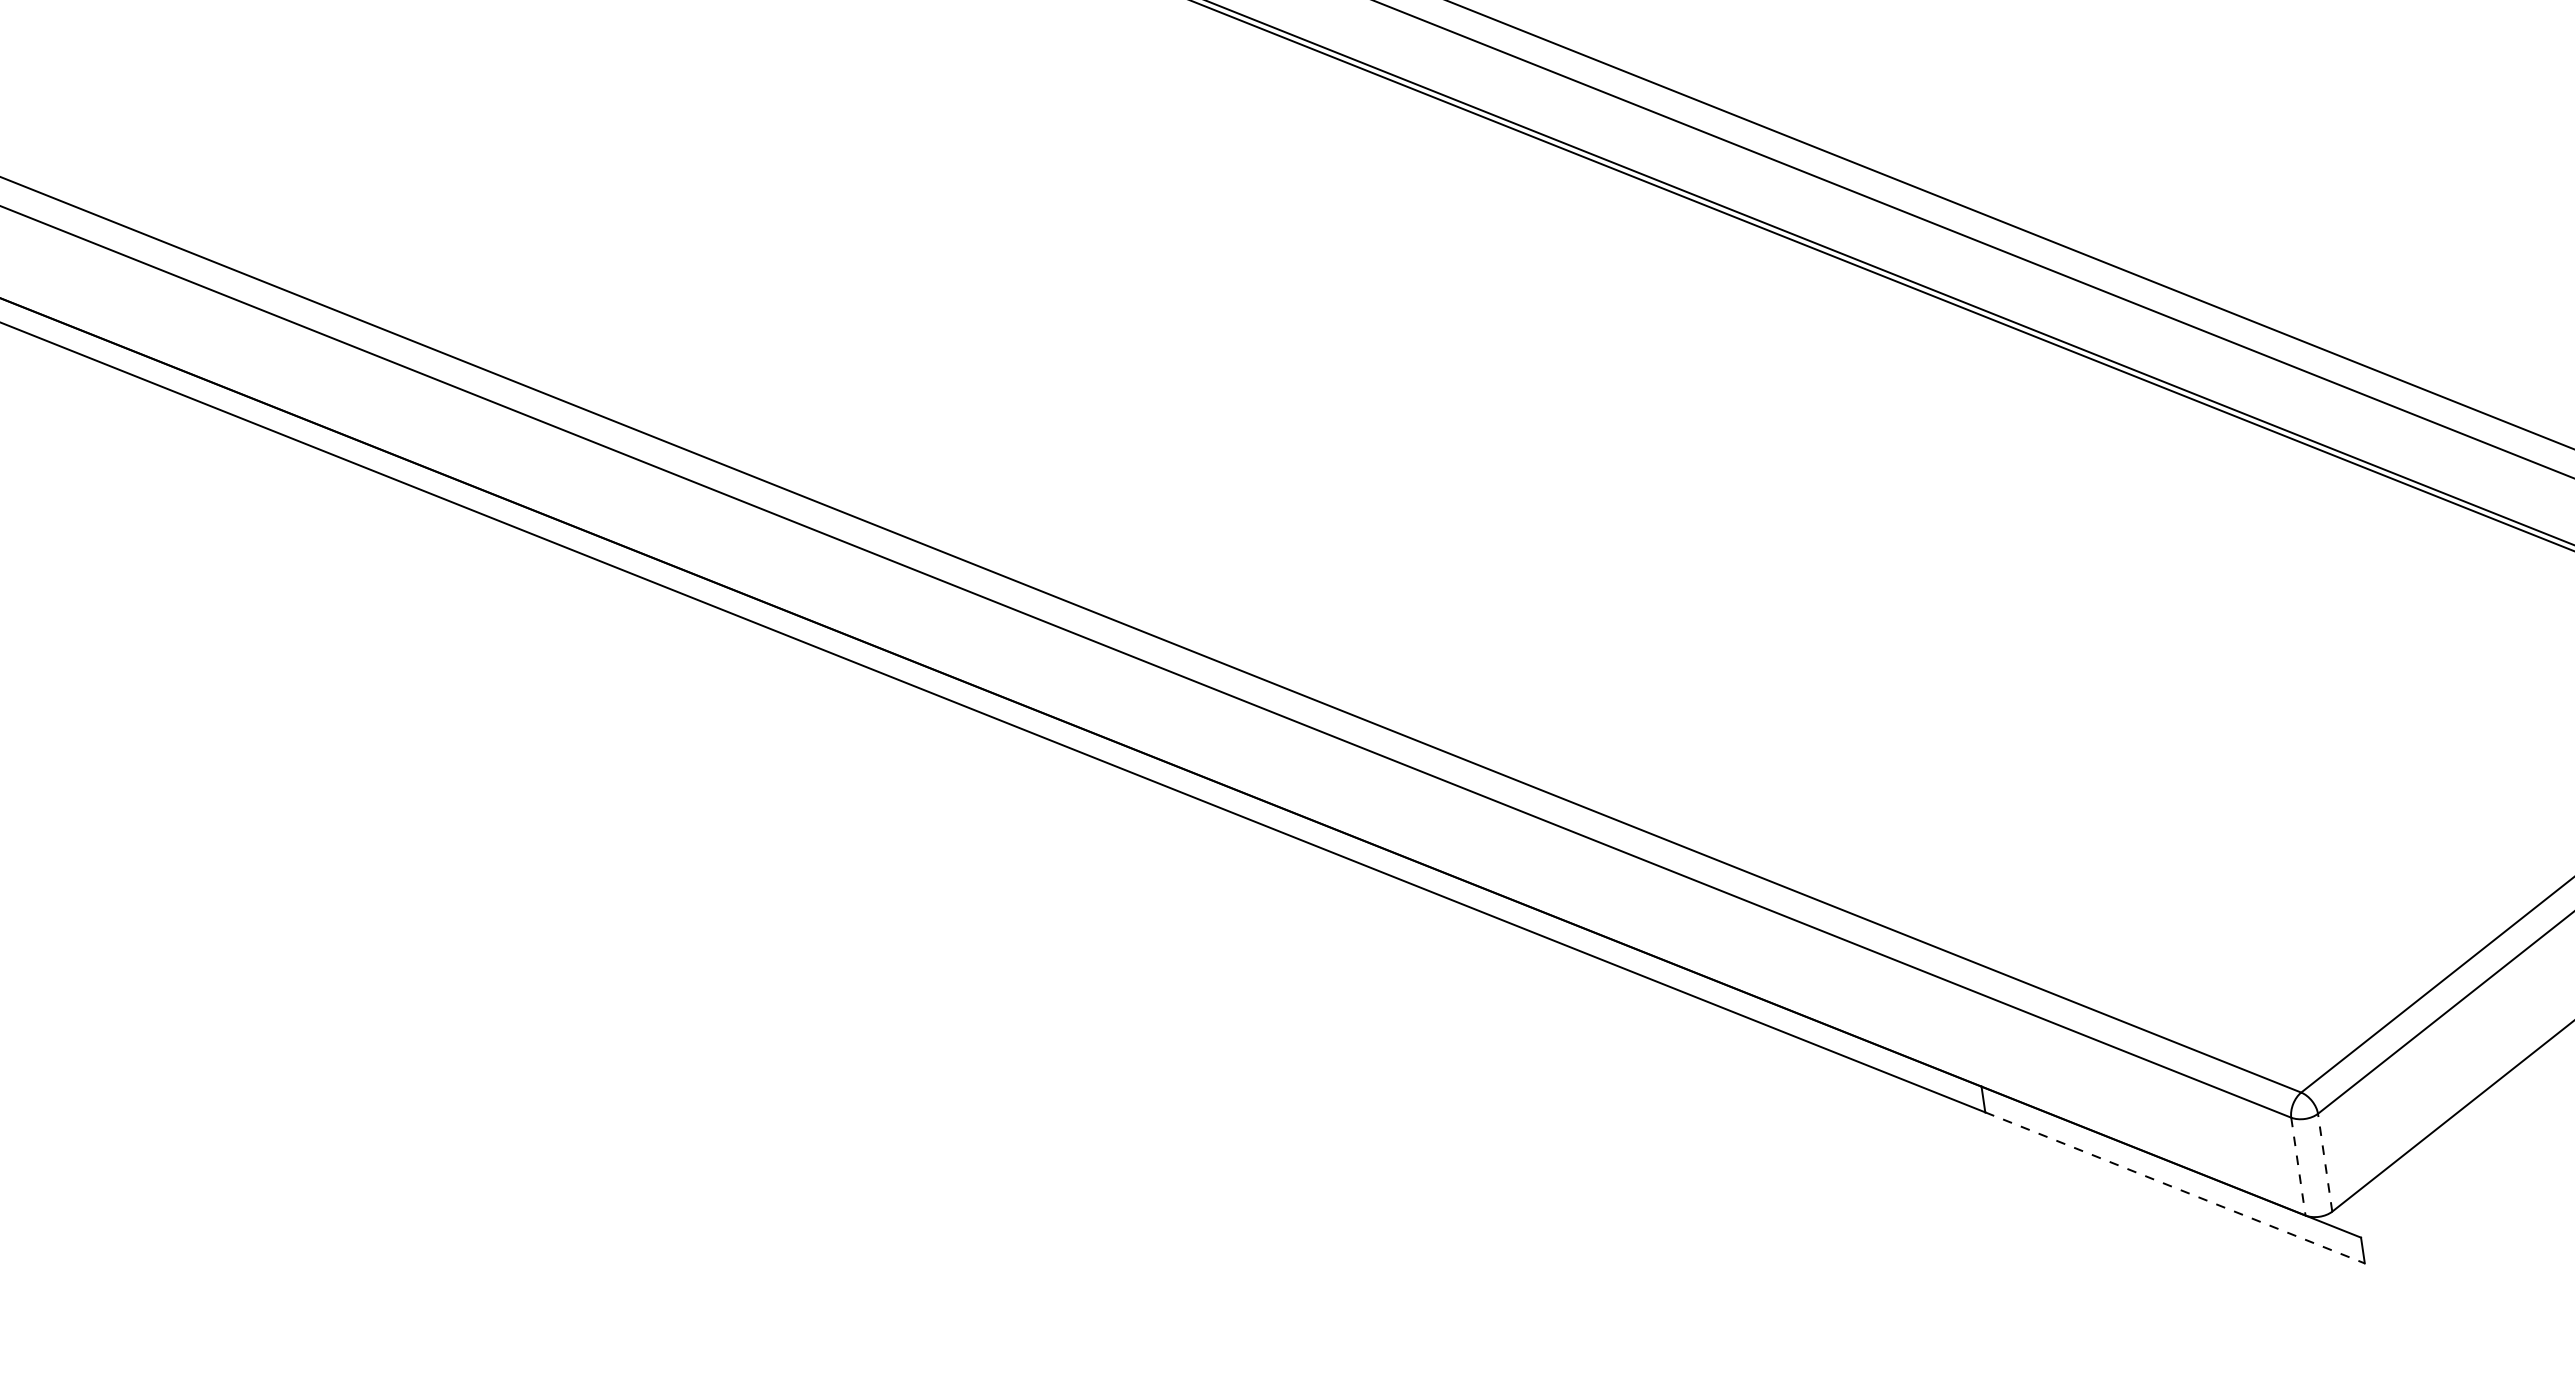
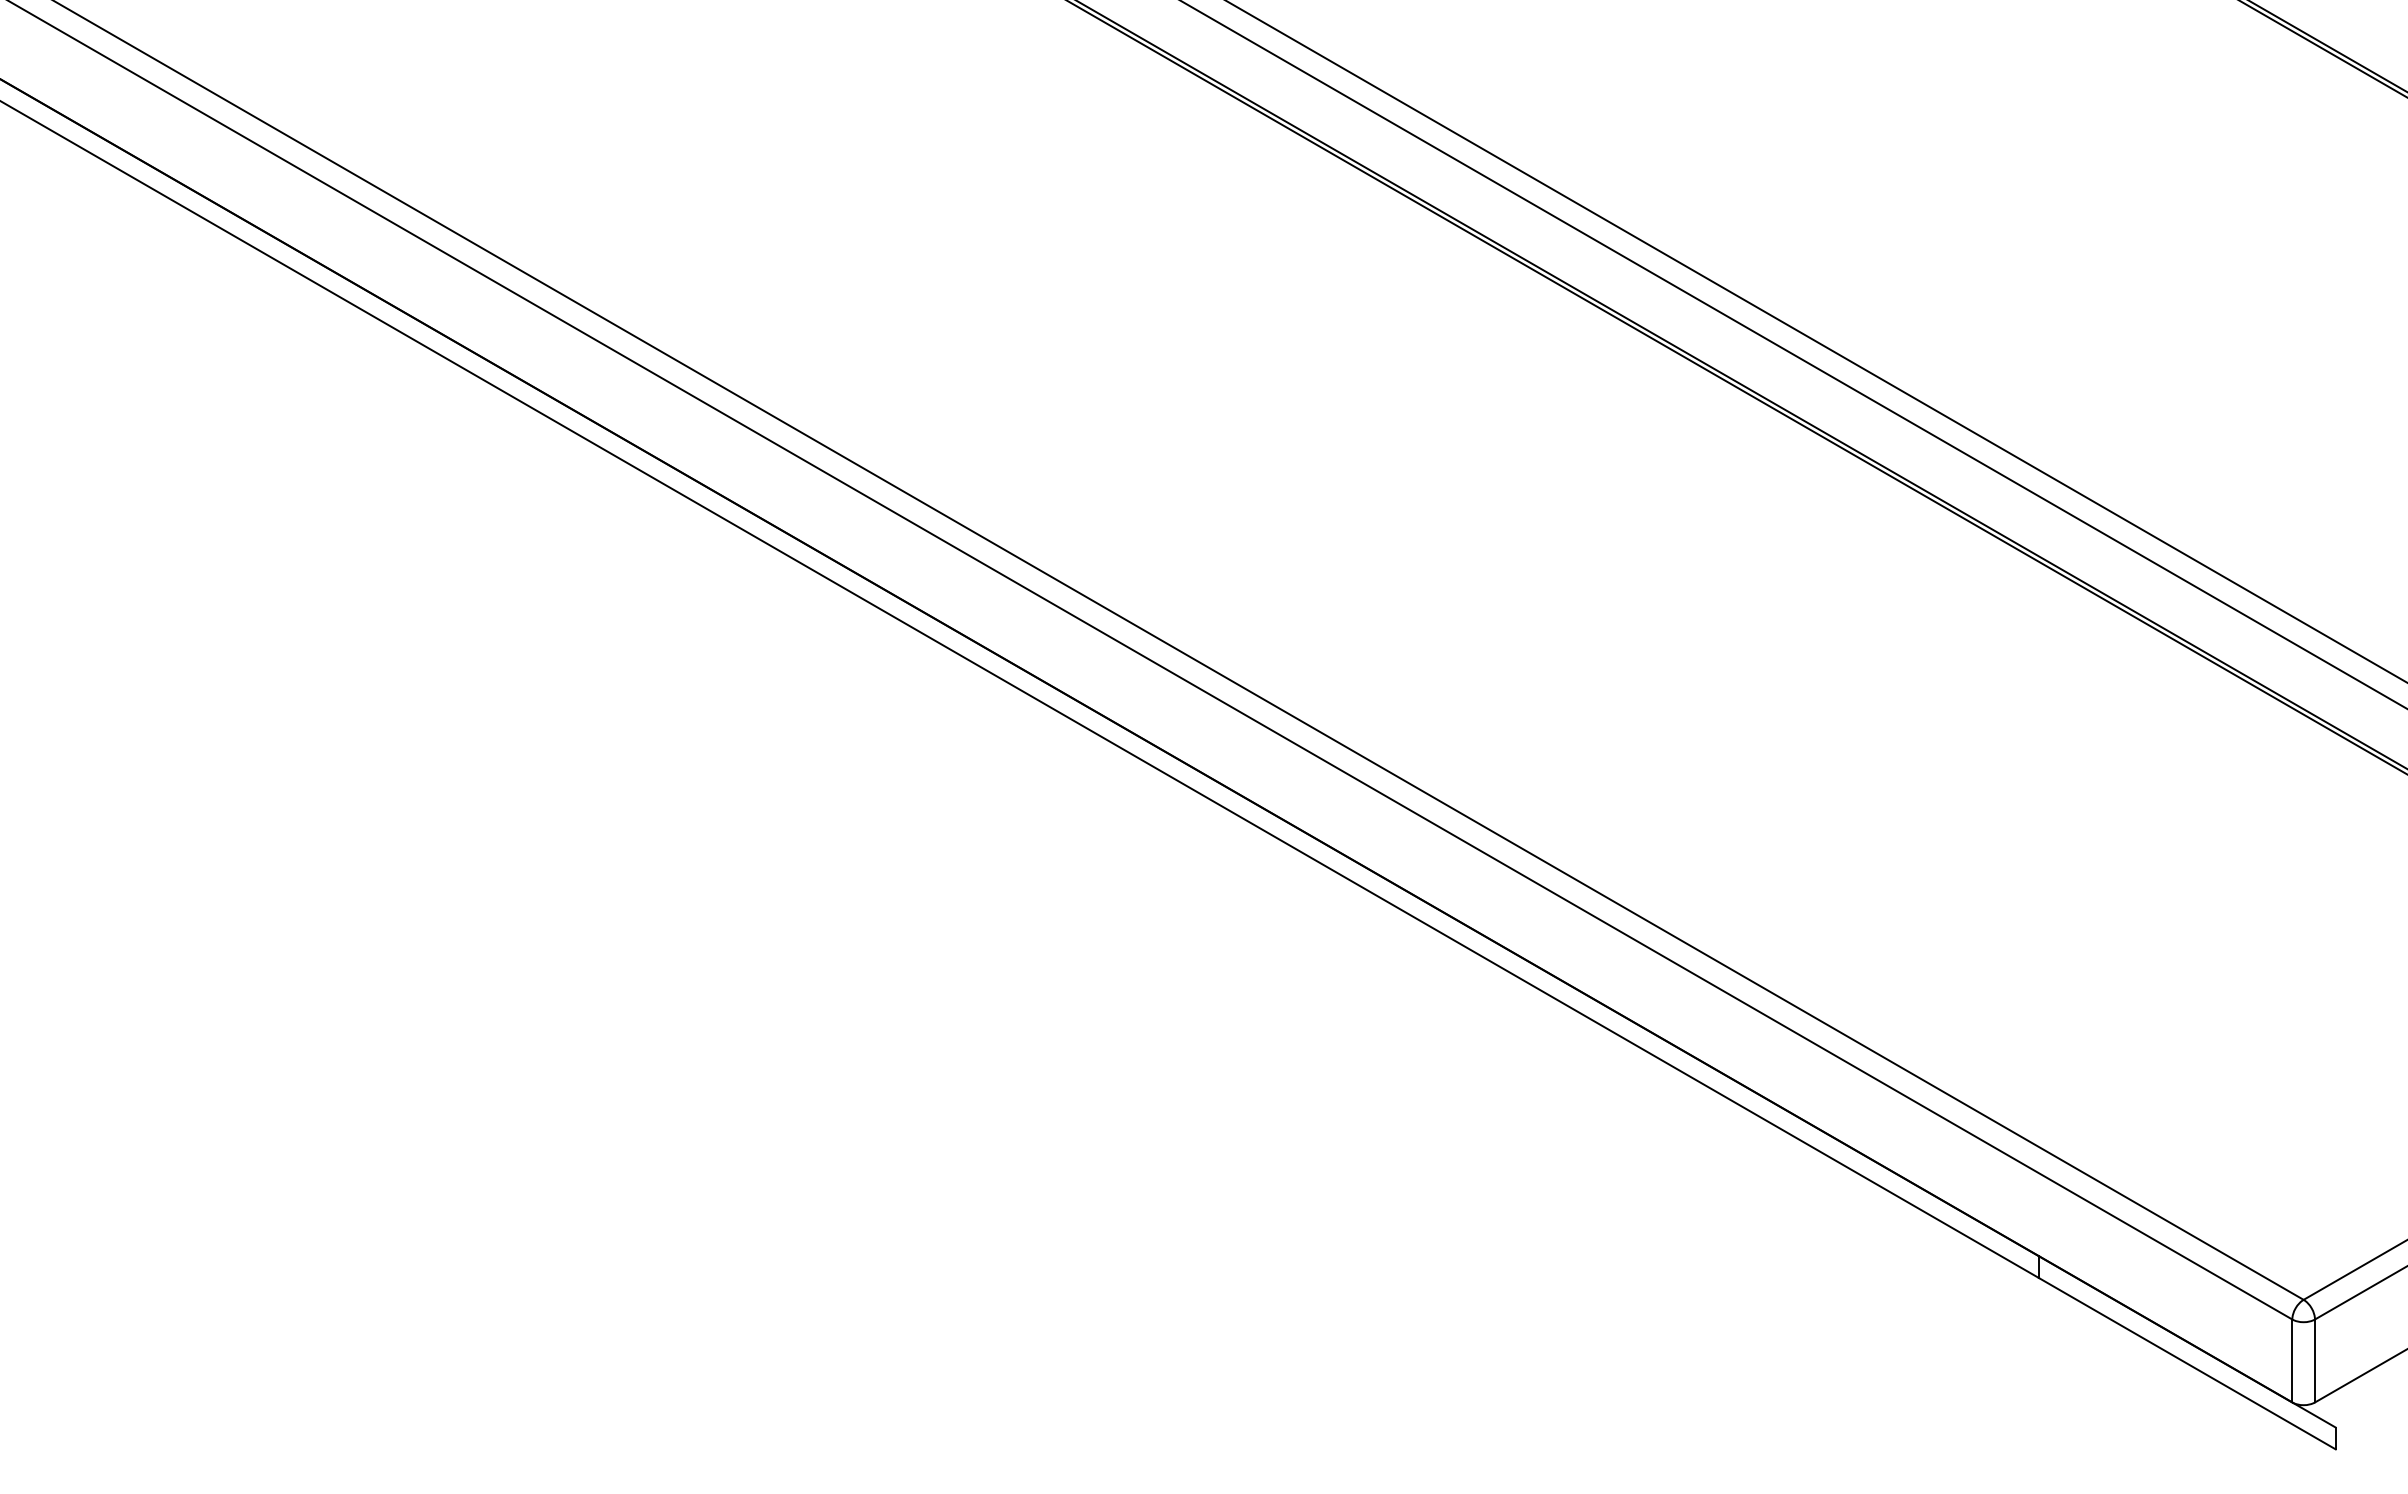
line: (2325, 1162) -> (2315, 1360), dashed -> solid
line: (2298, 1167) -> (2292, 1361), dashed -> solid
line: (2175, 1187) -> (2187, 1363), dashed -> solid

